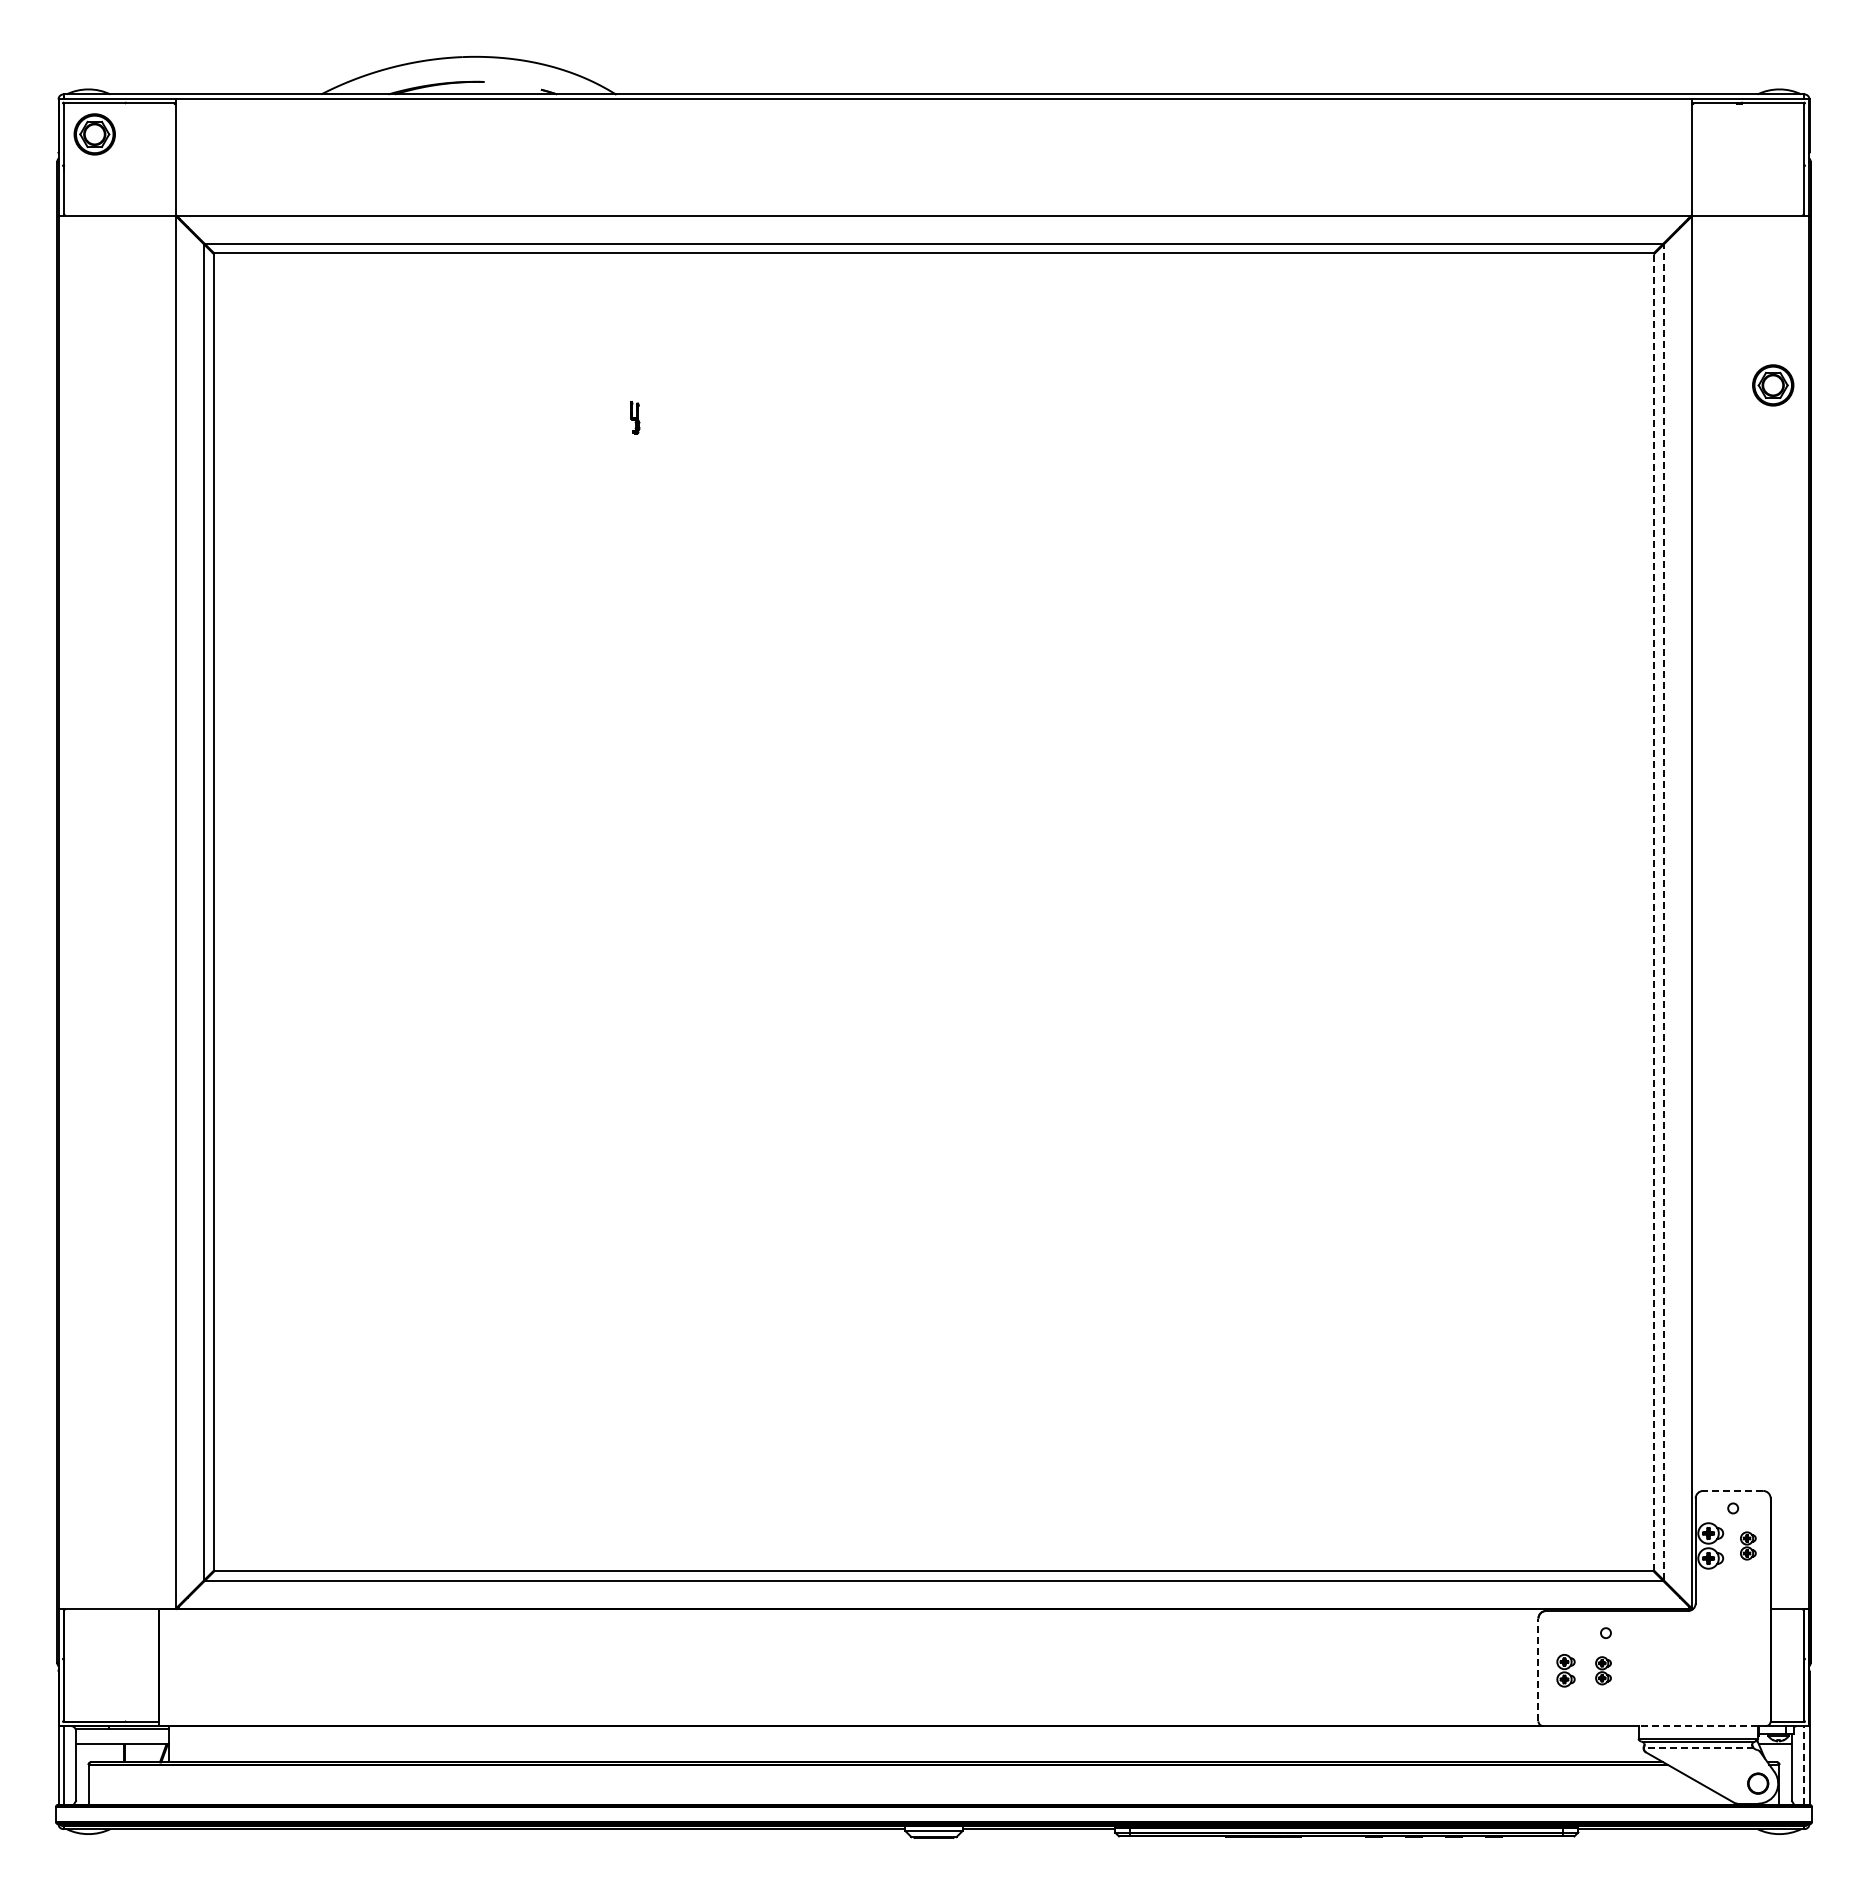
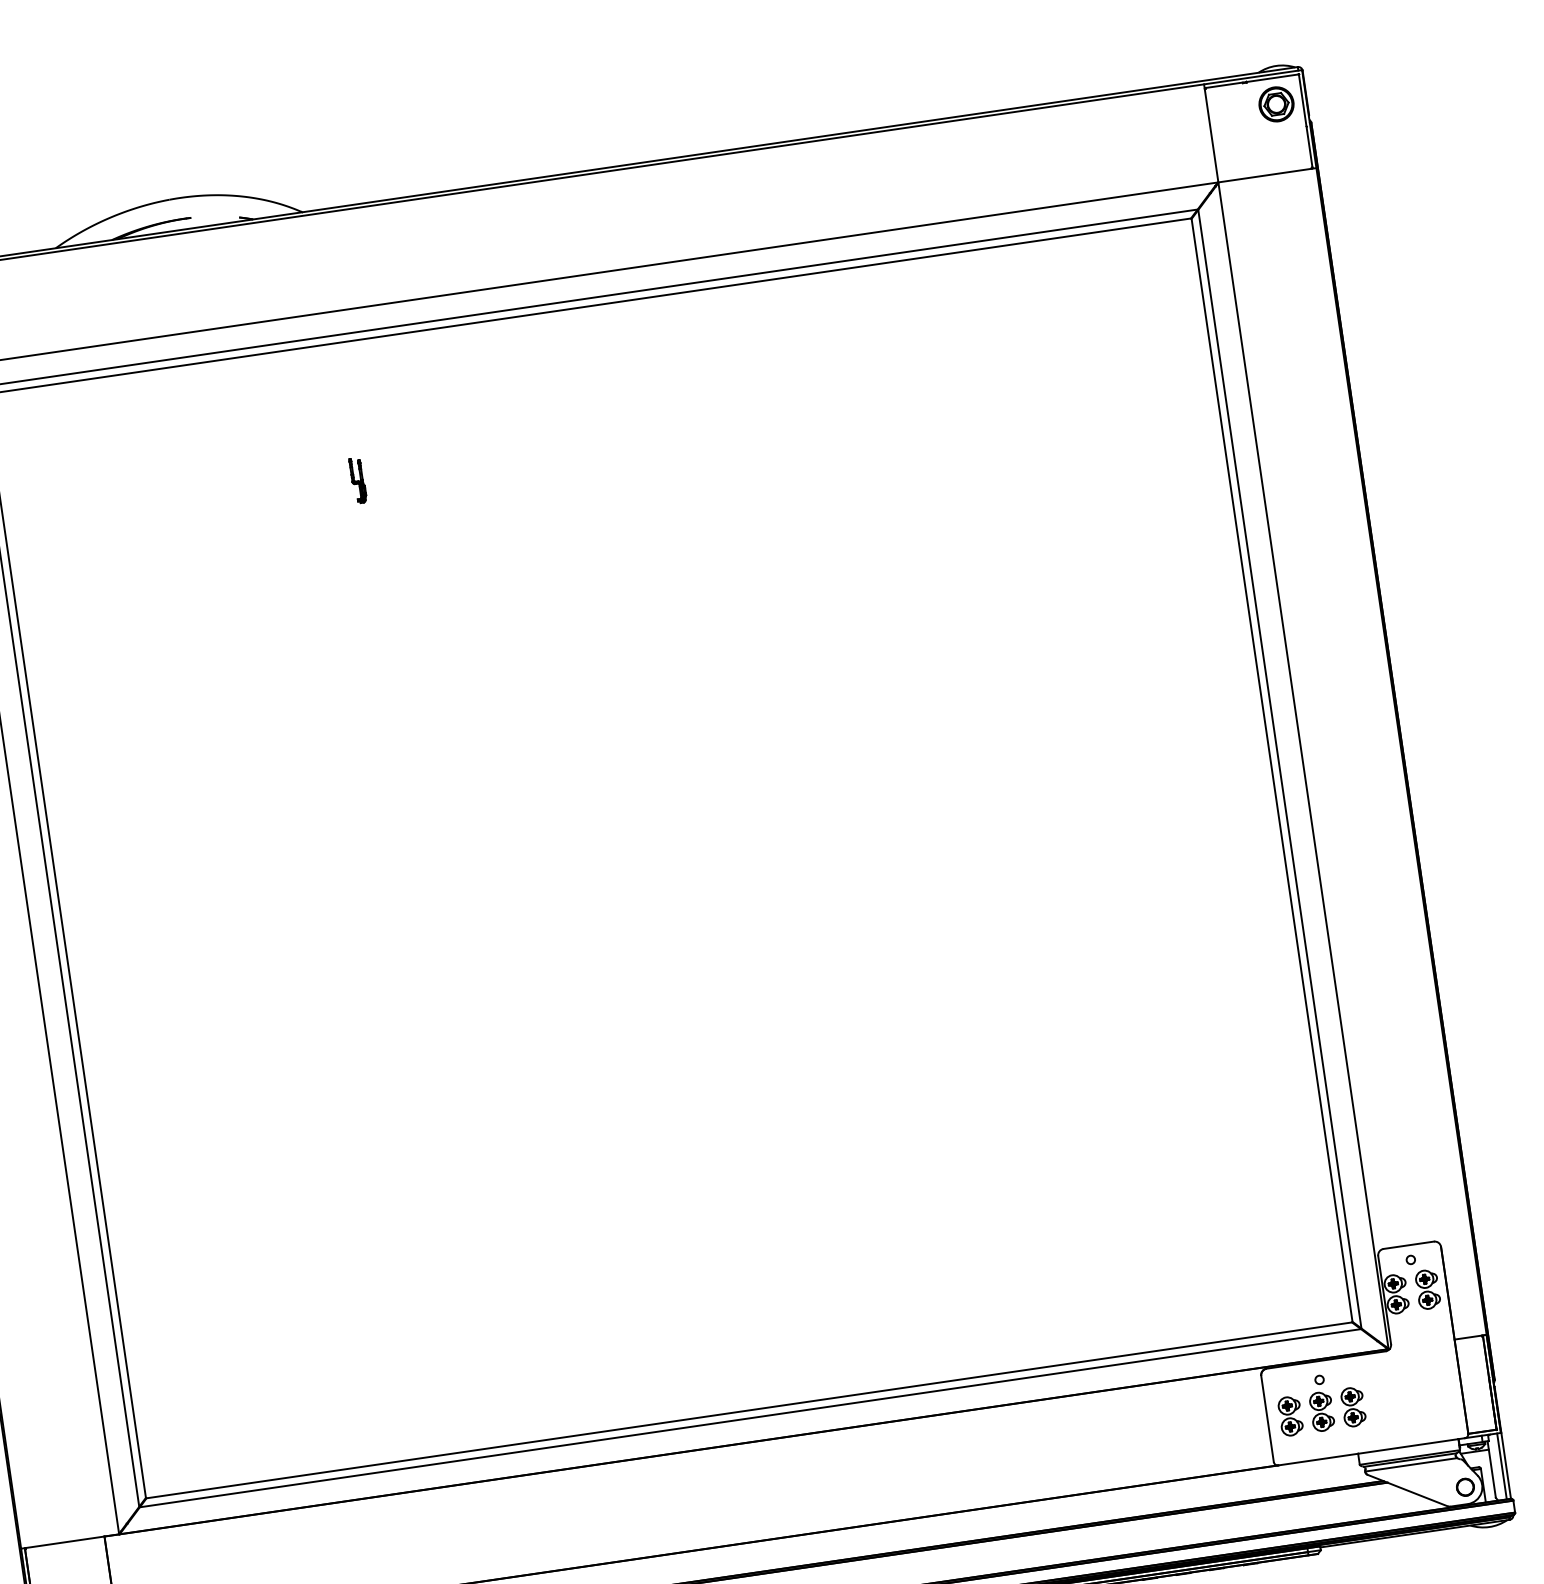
part: (1773, 385) -> (1276, 104), moved
part: (634, 417) -> (357, 480), size x1.67
line: (1654, 911) -> (1272, 769), dashed -> solid
line: (1663, 912) -> (1279, 769), dashed -> solid
line: (1732, 1490) -> (1408, 1244), dashed -> solid
part: (1748, 1545) -> (1428, 1289), size x1.67
line: (1538, 1669) -> (1267, 1418), dashed -> solid
part: (1565, 1670) -> (1290, 1416), size x1.43
part: (1603, 1670) -> (1322, 1411), size x1.67
part: (1640, 1670) -> (1353, 1406), added
line: (1698, 1726) -> (1408, 1446), dashed -> solid
line: (1698, 1748) -> (1411, 1465), dashed -> solid
line: (1804, 1764) -> (1501, 1465), dashed -> solid

